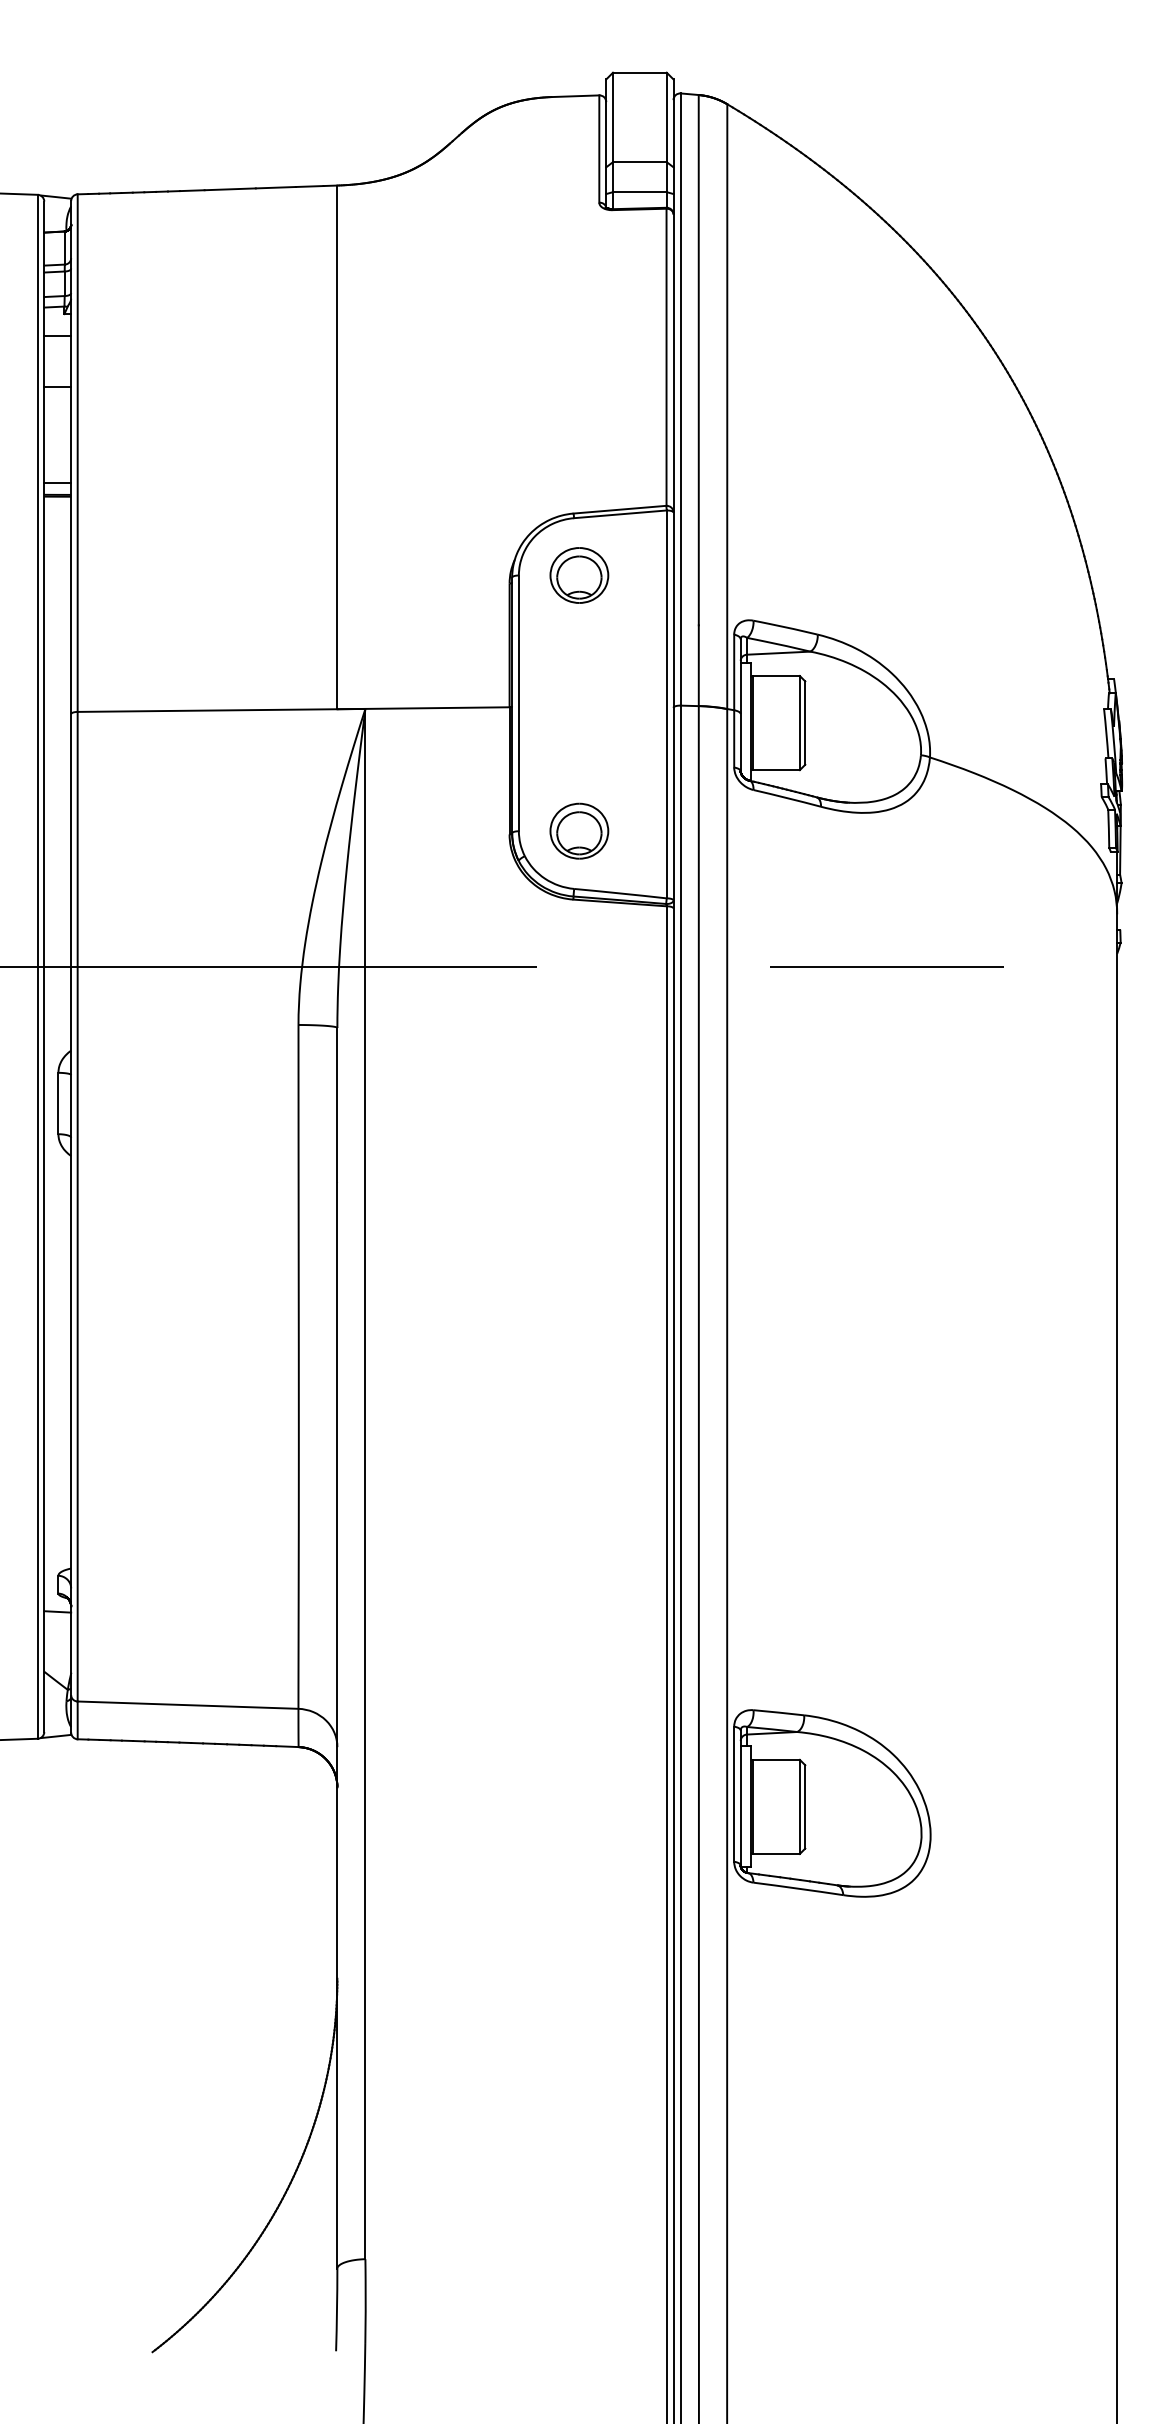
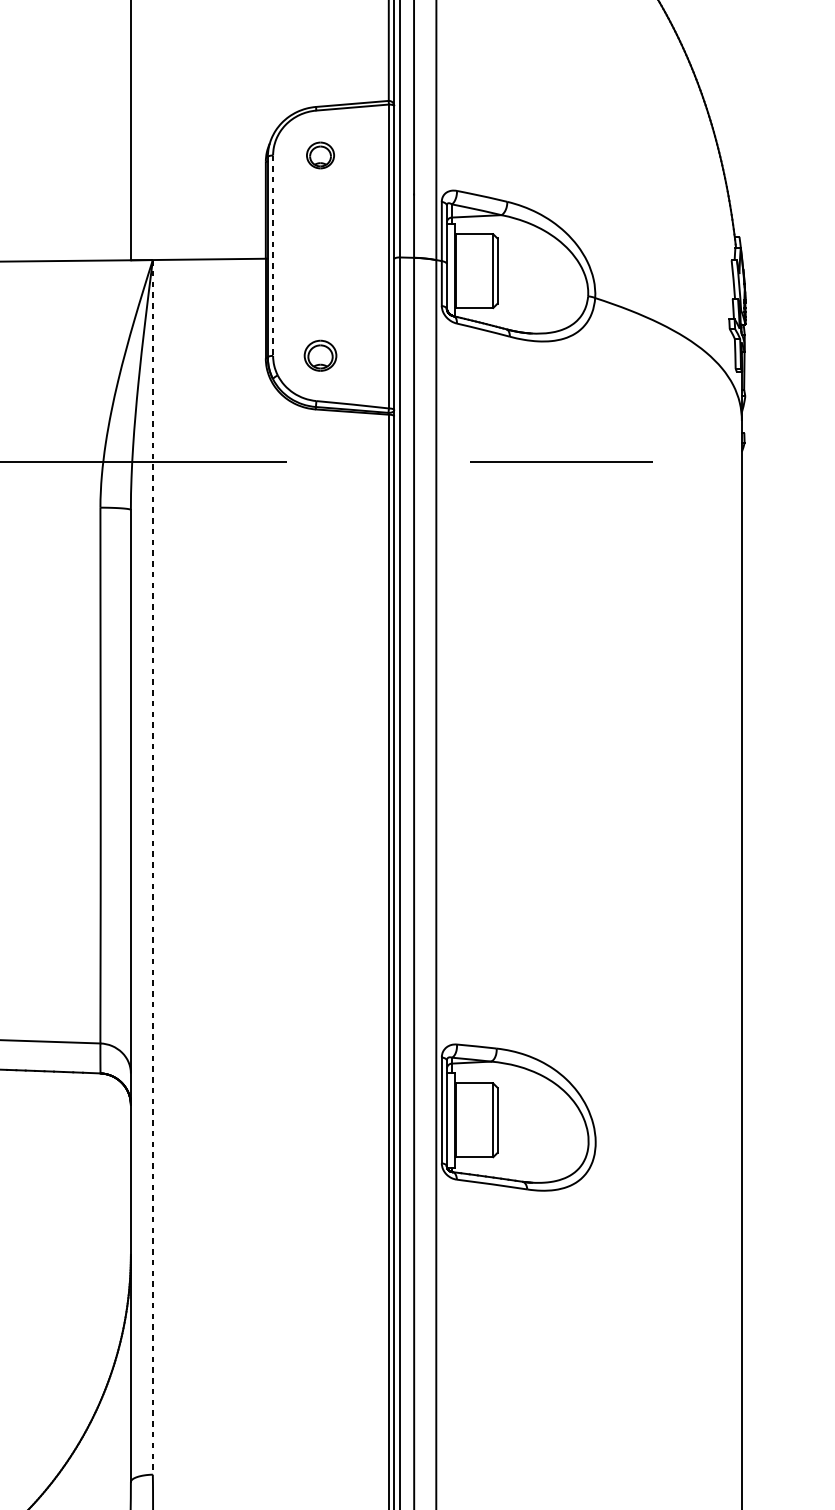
part: (579, 575) -> (320, 155), size x0.6
line: (518, 703) -> (272, 255), solid -> dashed
part: (579, 830) -> (320, 355), size x0.7
line: (365, 1484) -> (152, 867), solid -> dashed

